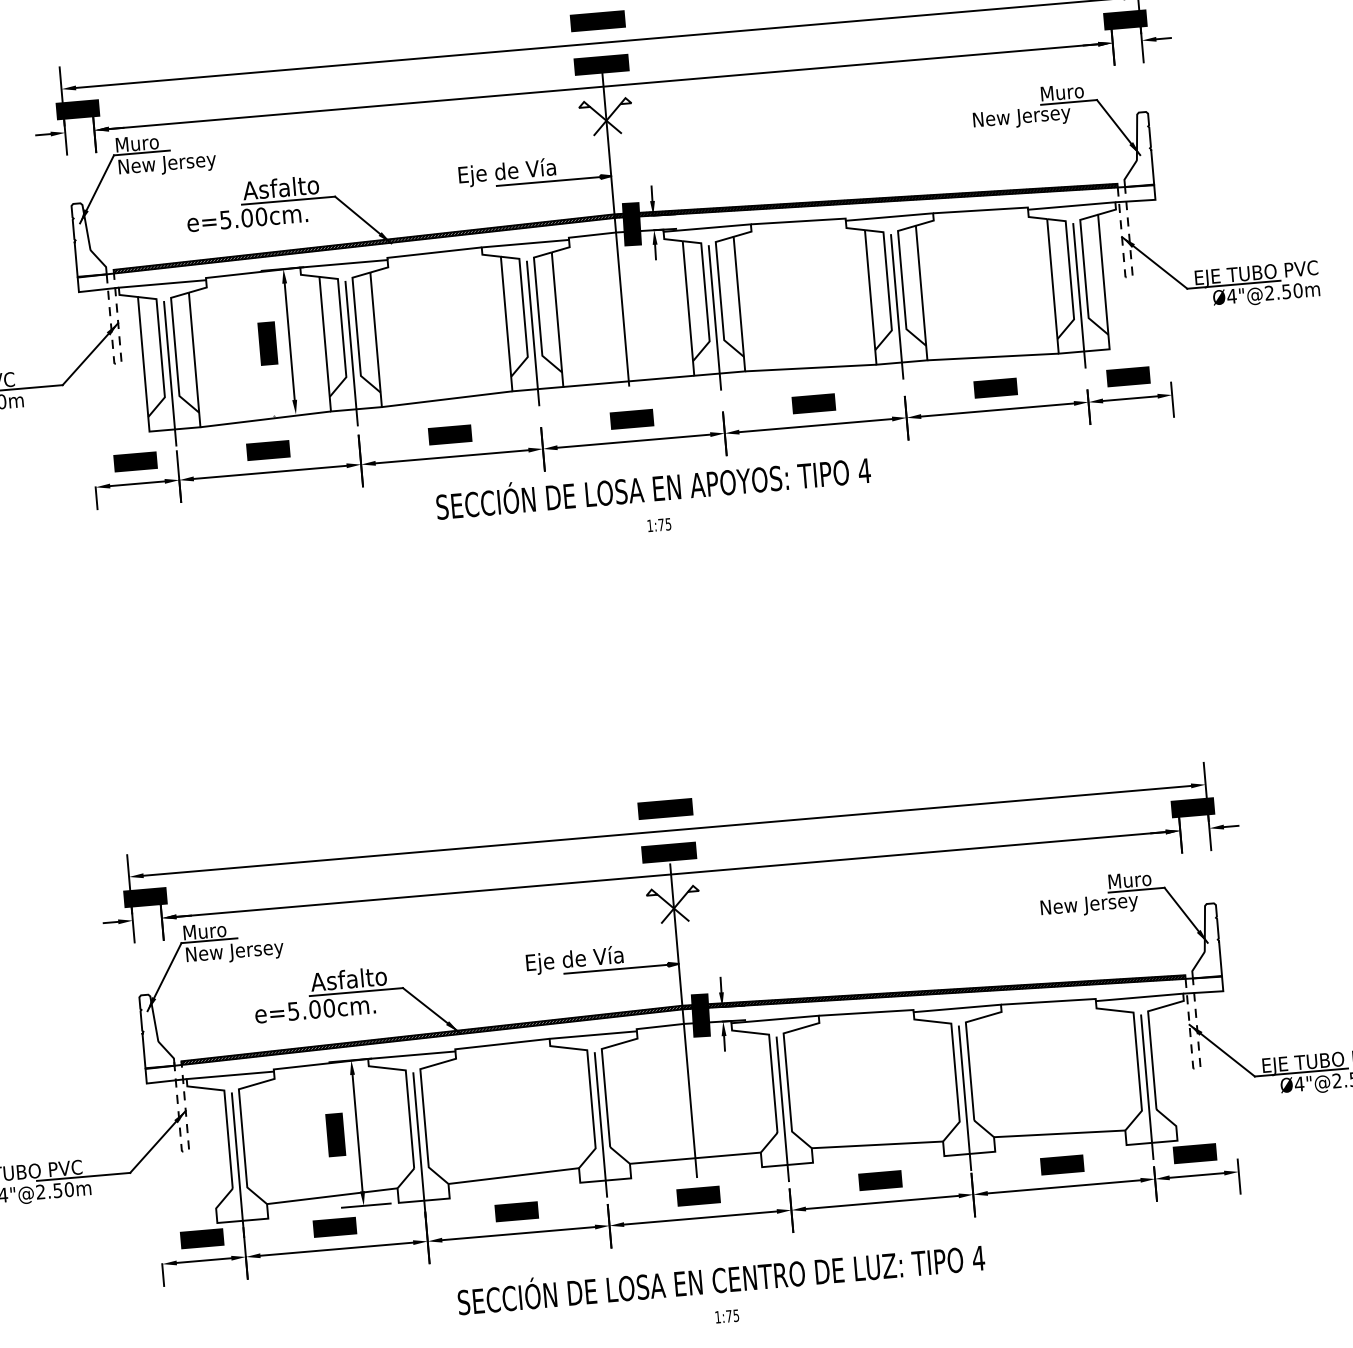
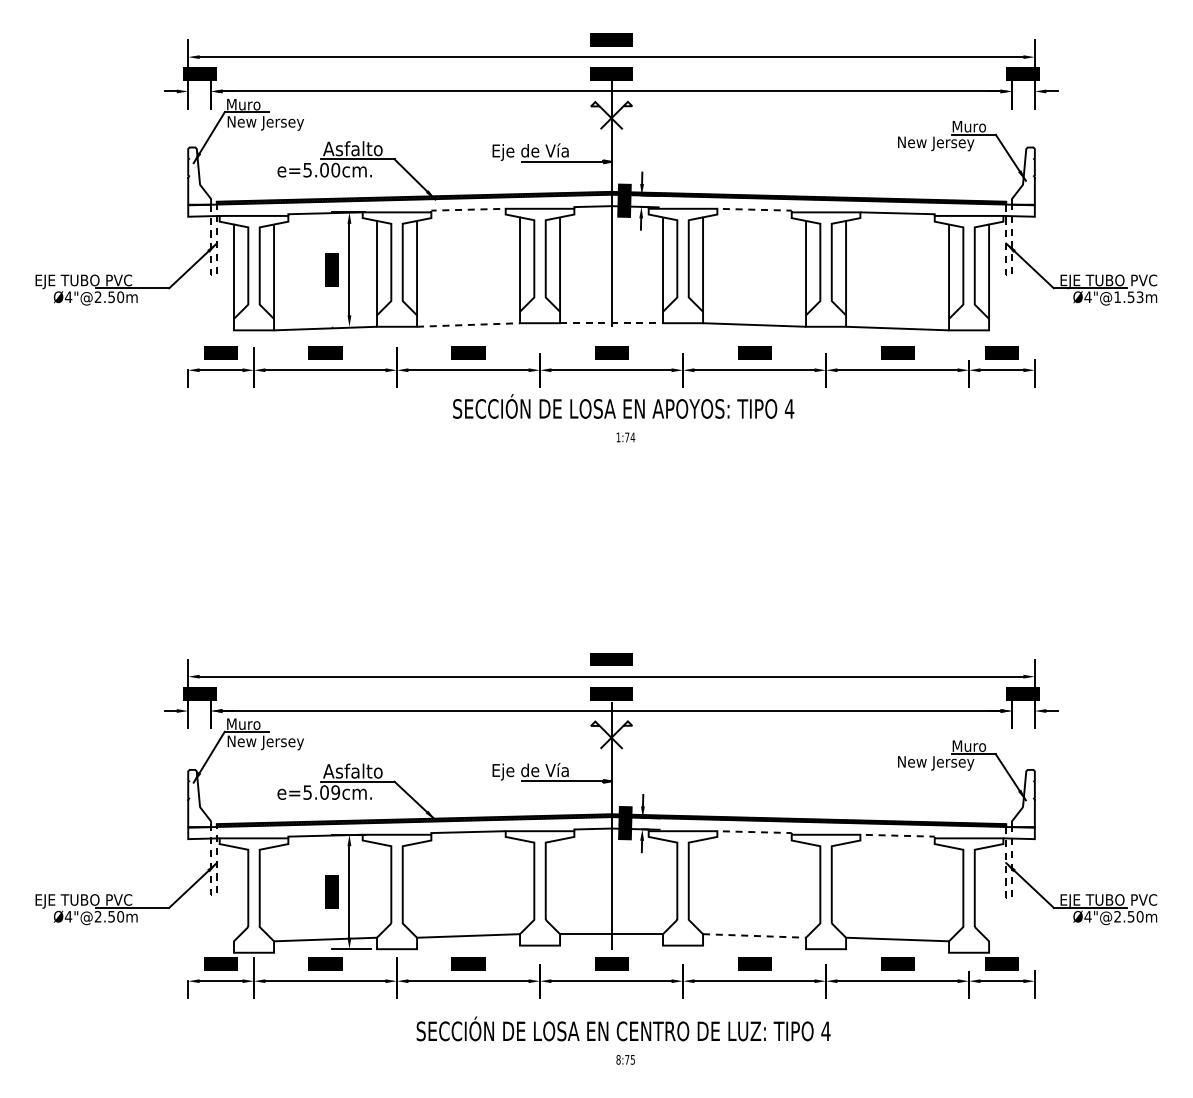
line: (800, 220) -> (756, 209), solid -> dashed
line: (433, 252) -> (467, 209), solid -> dashed
text: (1283, 291) -> (1128, 296), Ø4"@2.50m -> Ø4"@1.53m
line: (1079, 295) -> (969, 286), removed
line: (897, 306) -> (826, 282), removed
line: (715, 317) -> (683, 279), removed
line: (533, 333) -> (540, 279), removed
line: (352, 352) -> (397, 282), removed
line: (170, 373) -> (254, 286), removed
line: (630, 381) -> (612, 323), solid -> dashed
line: (447, 399) -> (468, 325), solid -> dashed
text: (667, 524) -> (632, 437), 1:75 -> 1:74
line: (1050, 1001) -> (899, 835), solid -> dashed
text: (328, 1008) -> (335, 792), e=5.00cm. -> e=5.09cm.
line: (868, 1013) -> (756, 832), solid -> dashed
line: (1147, 1086) -> (969, 908), removed
line: (965, 1098) -> (826, 905), removed
line: (783, 1108) -> (683, 901), removed
line: (601, 1124) -> (540, 901), removed
line: (877, 1144) -> (754, 935), solid -> dashed
line: (420, 1145) -> (397, 905), removed
line: (238, 1164) -> (254, 908), removed
text: (717, 1316) -> (618, 1059), 1:75 -> 8:75

